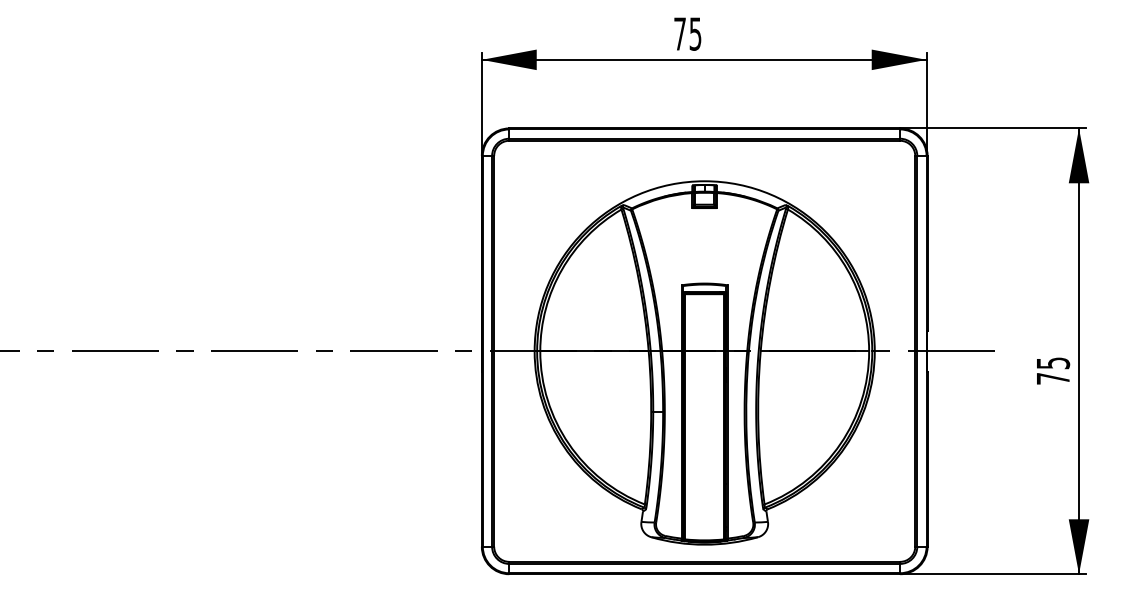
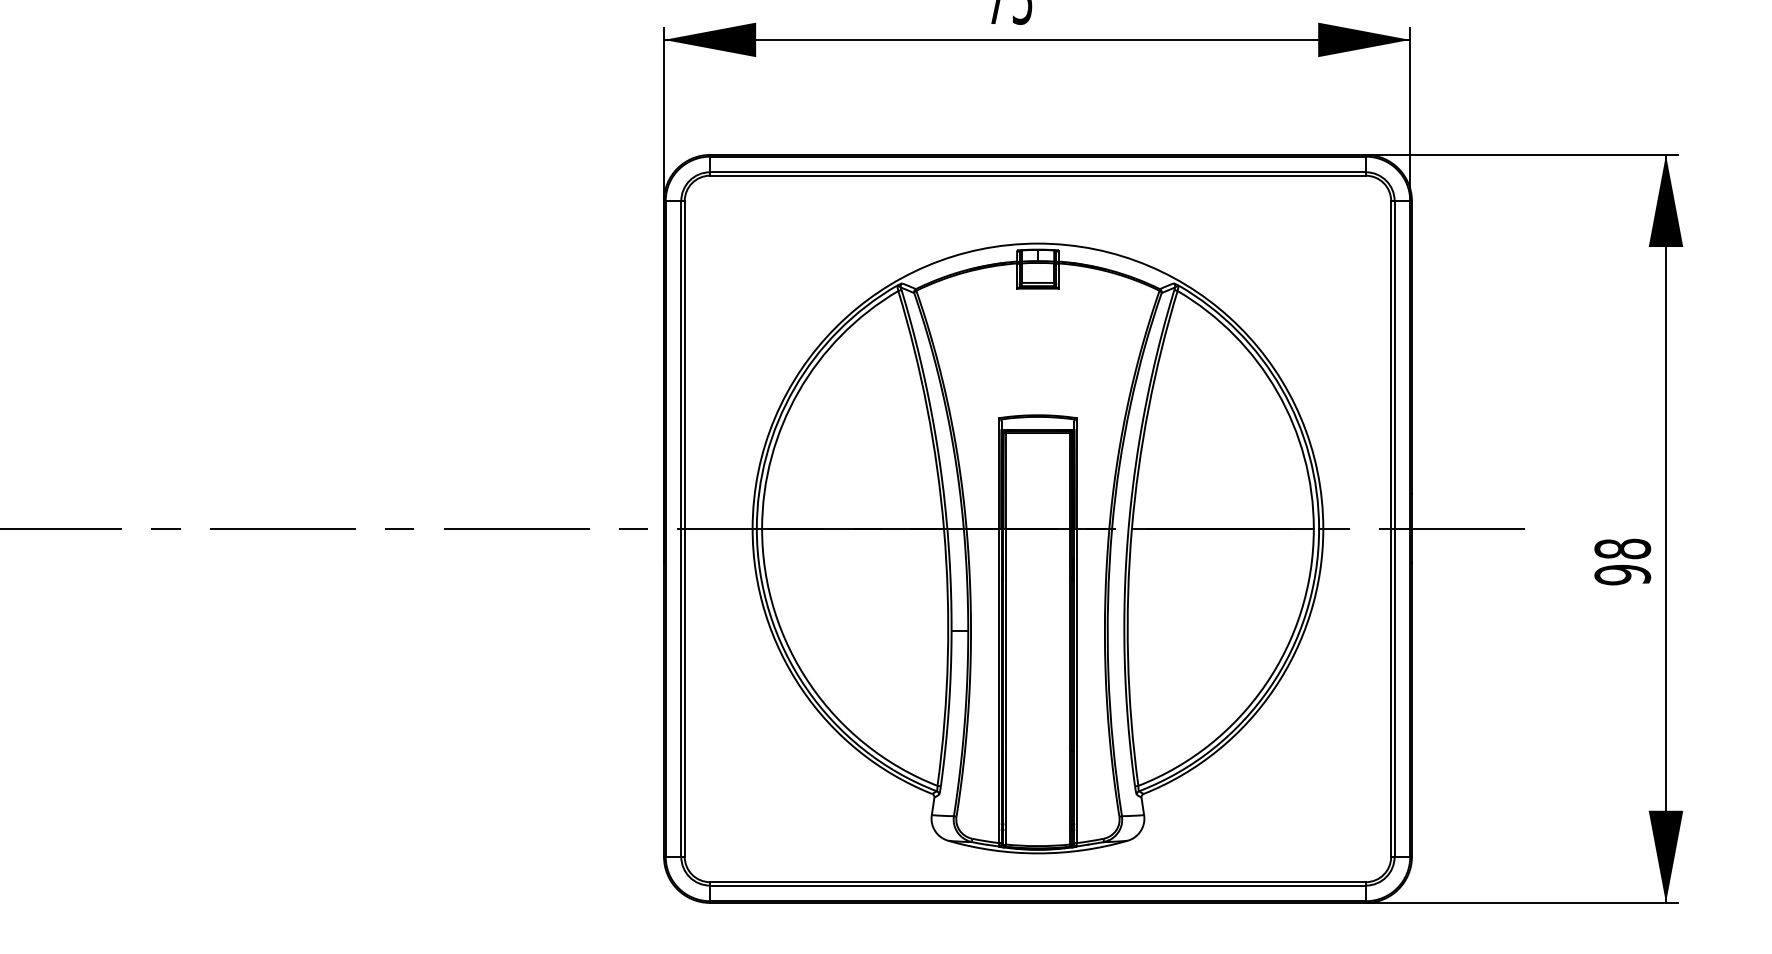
text: (1053, 370) -> (1623, 561), 75 -> 98

